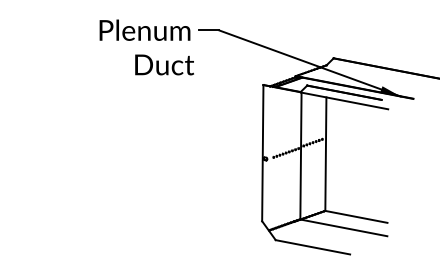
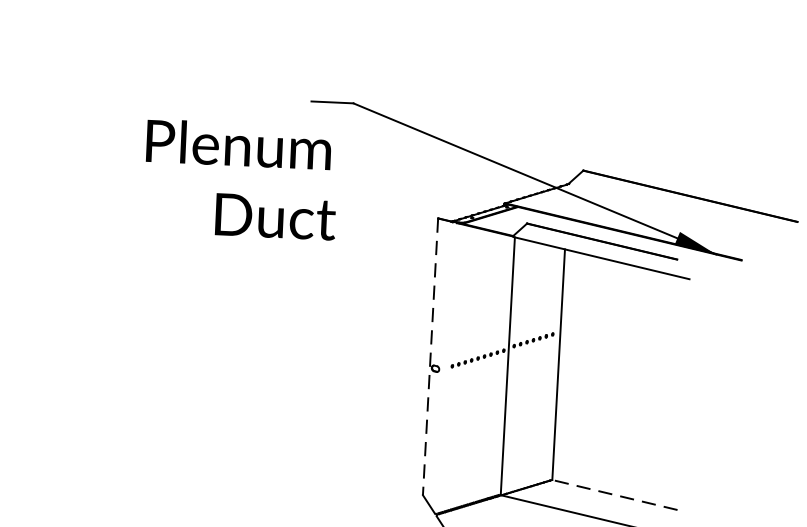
text: (146, 47) -> (240, 179), moved
line: (262, 153) -> (429, 357), solid -> dashed
line: (356, 216) -> (615, 494), solid -> dashed

